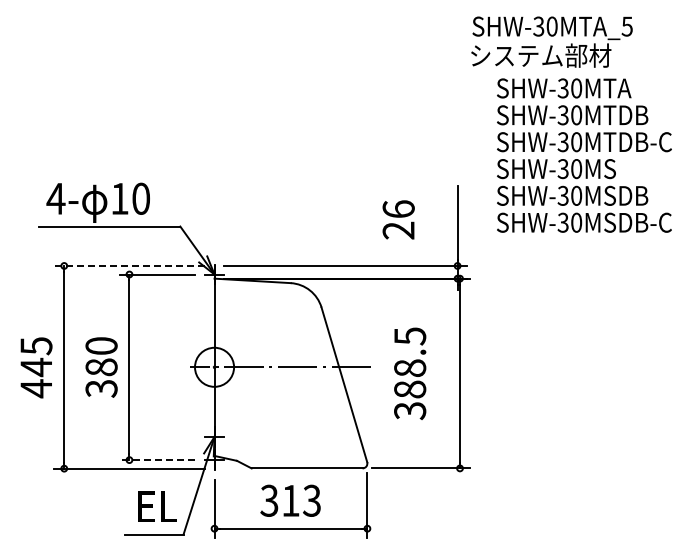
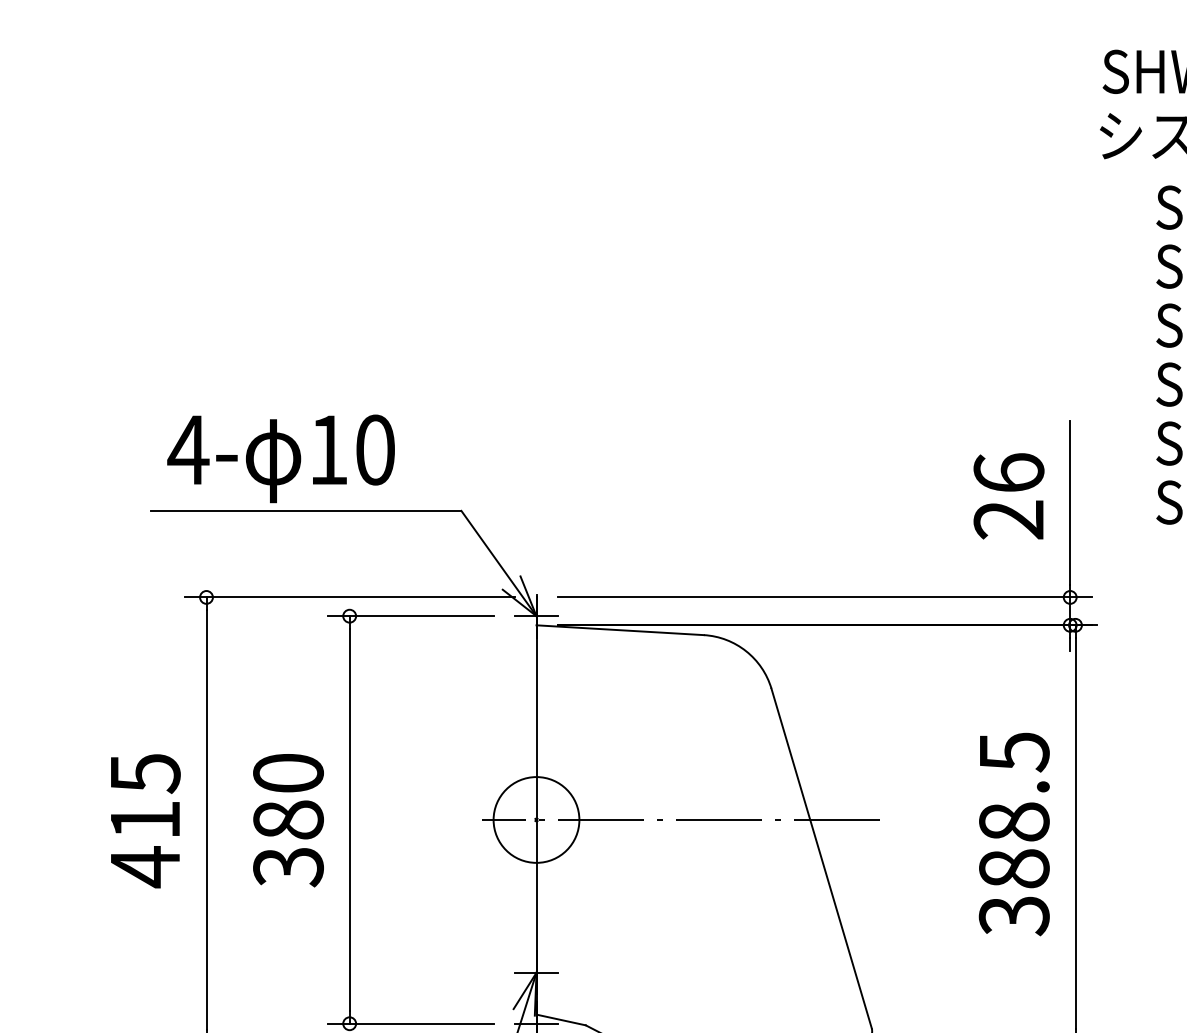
text: (398, 219) -> (1008, 495), moved
line: (129, 265) -> (349, 596), dashed -> solid
text: (35, 367) -> (143, 820), 445 -> 415
text: (410, 373) -> (1015, 833), moved
line: (157, 460) -> (411, 1024), dashed -> solid

